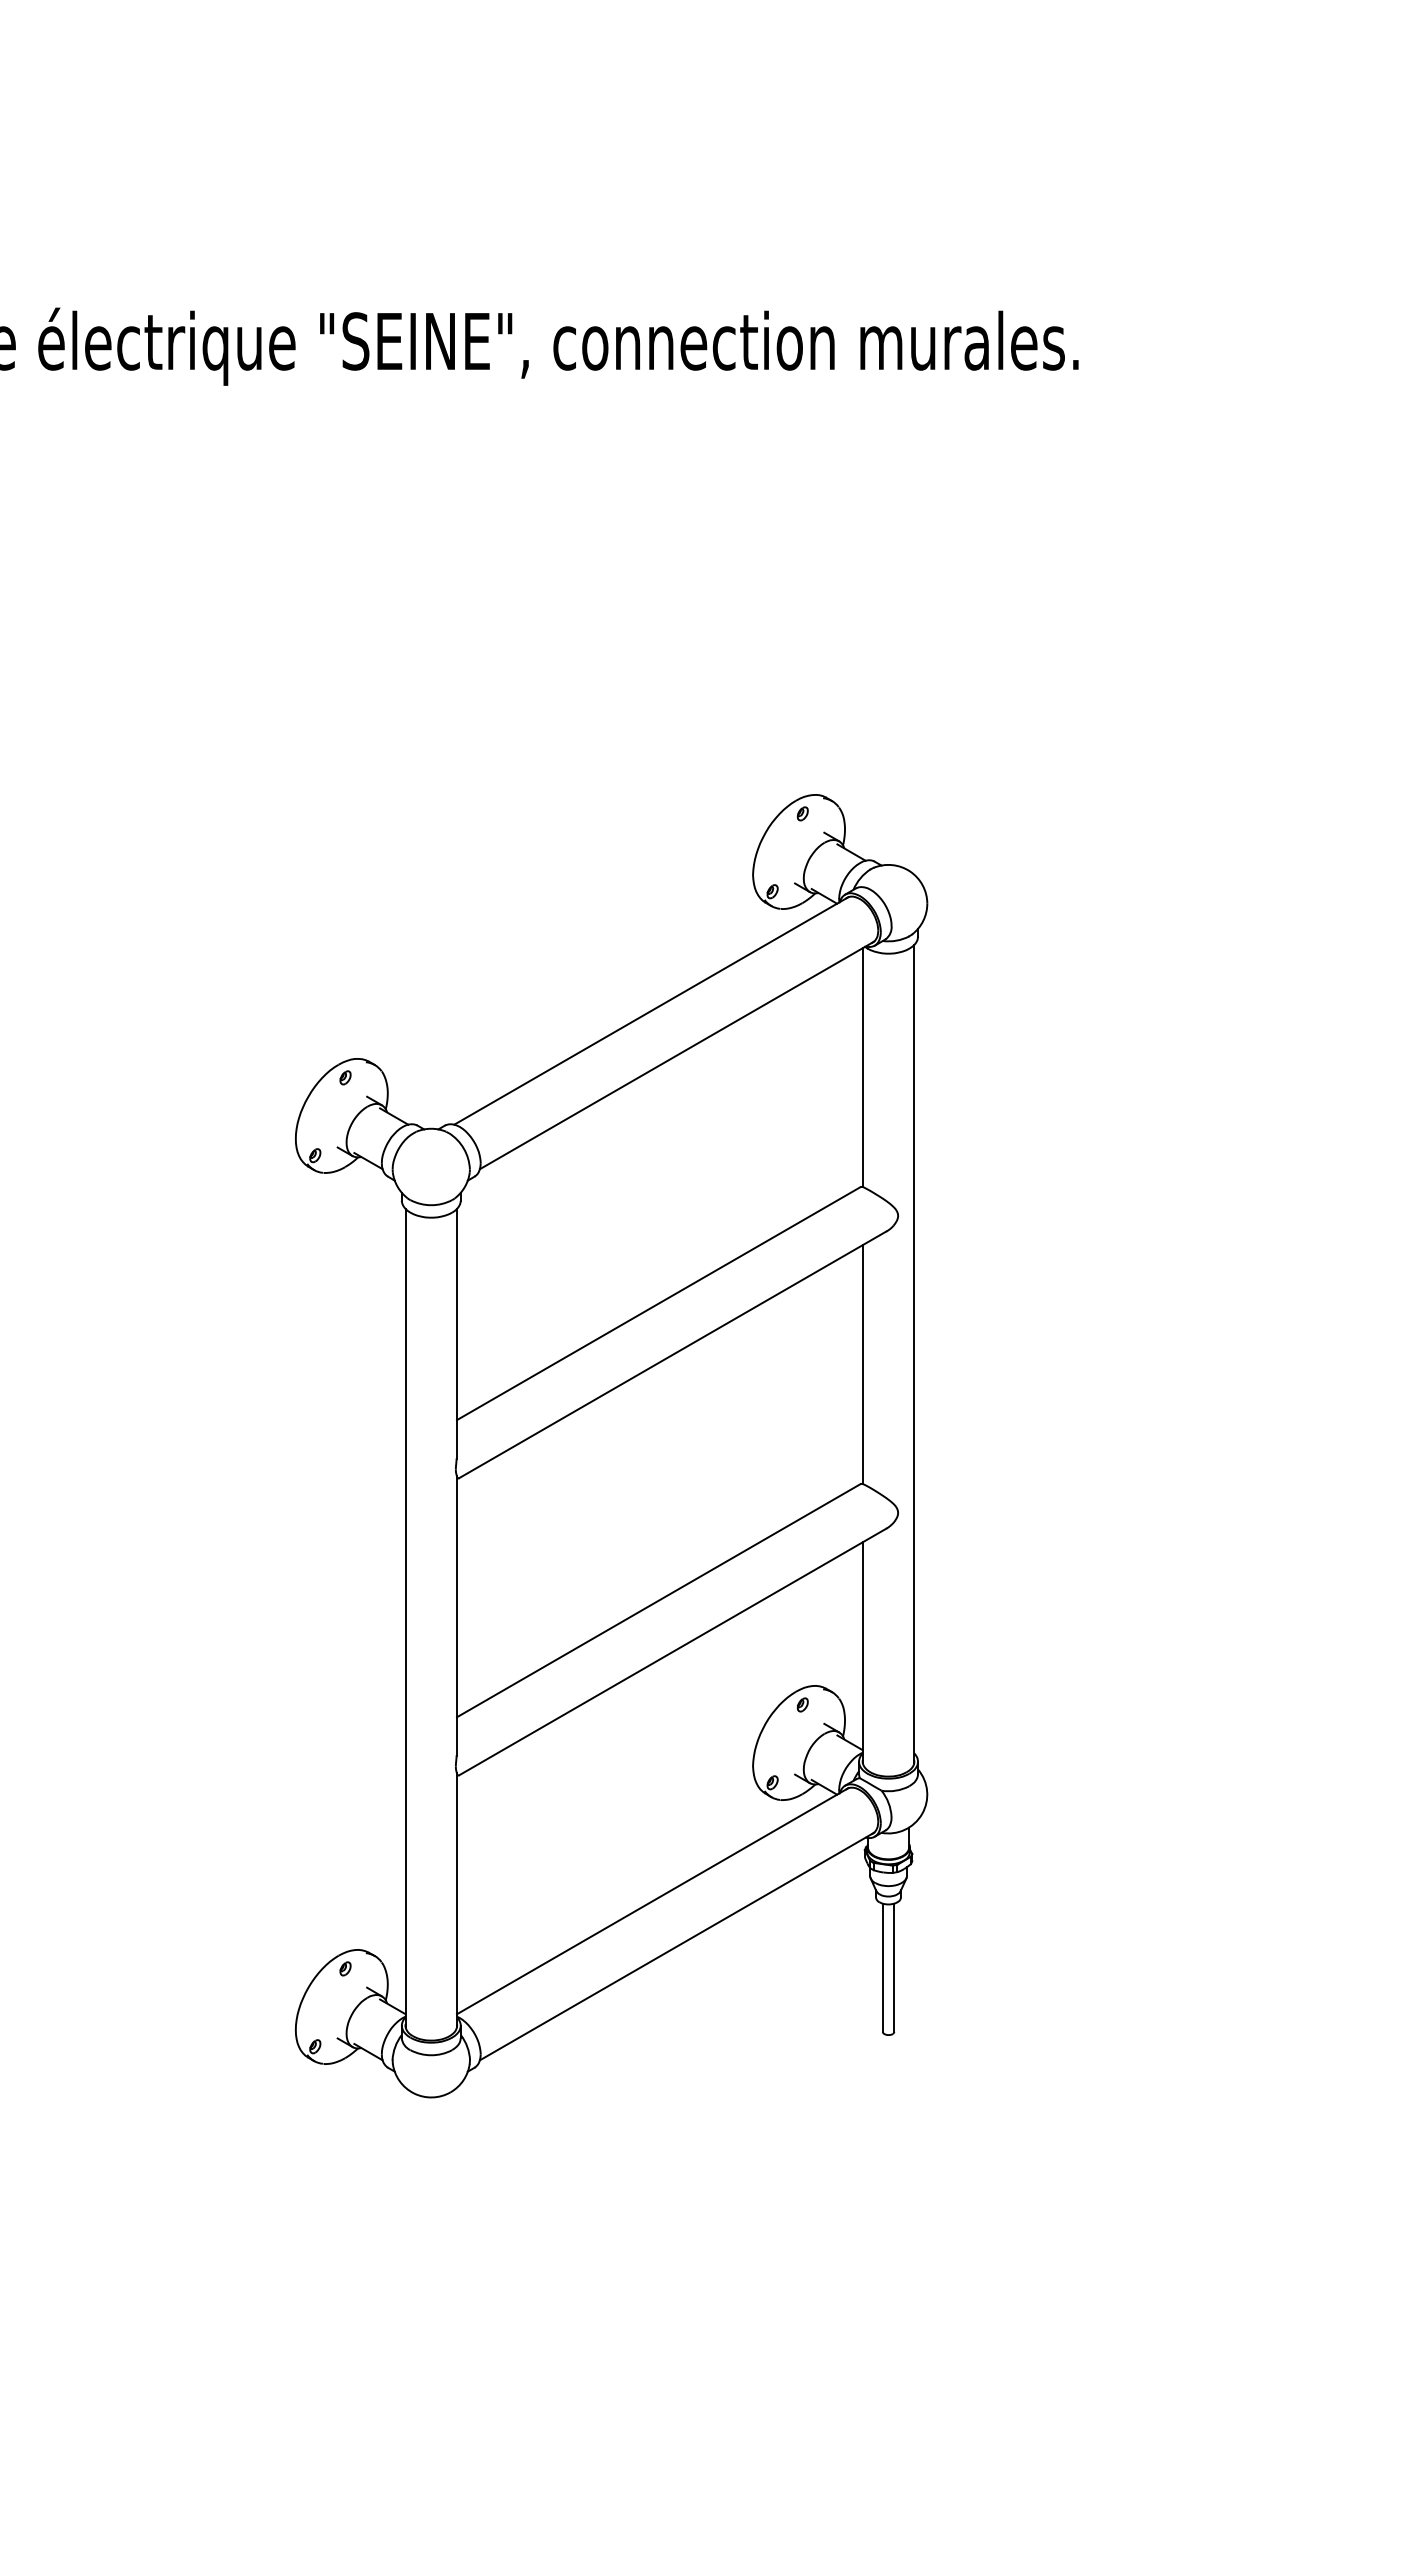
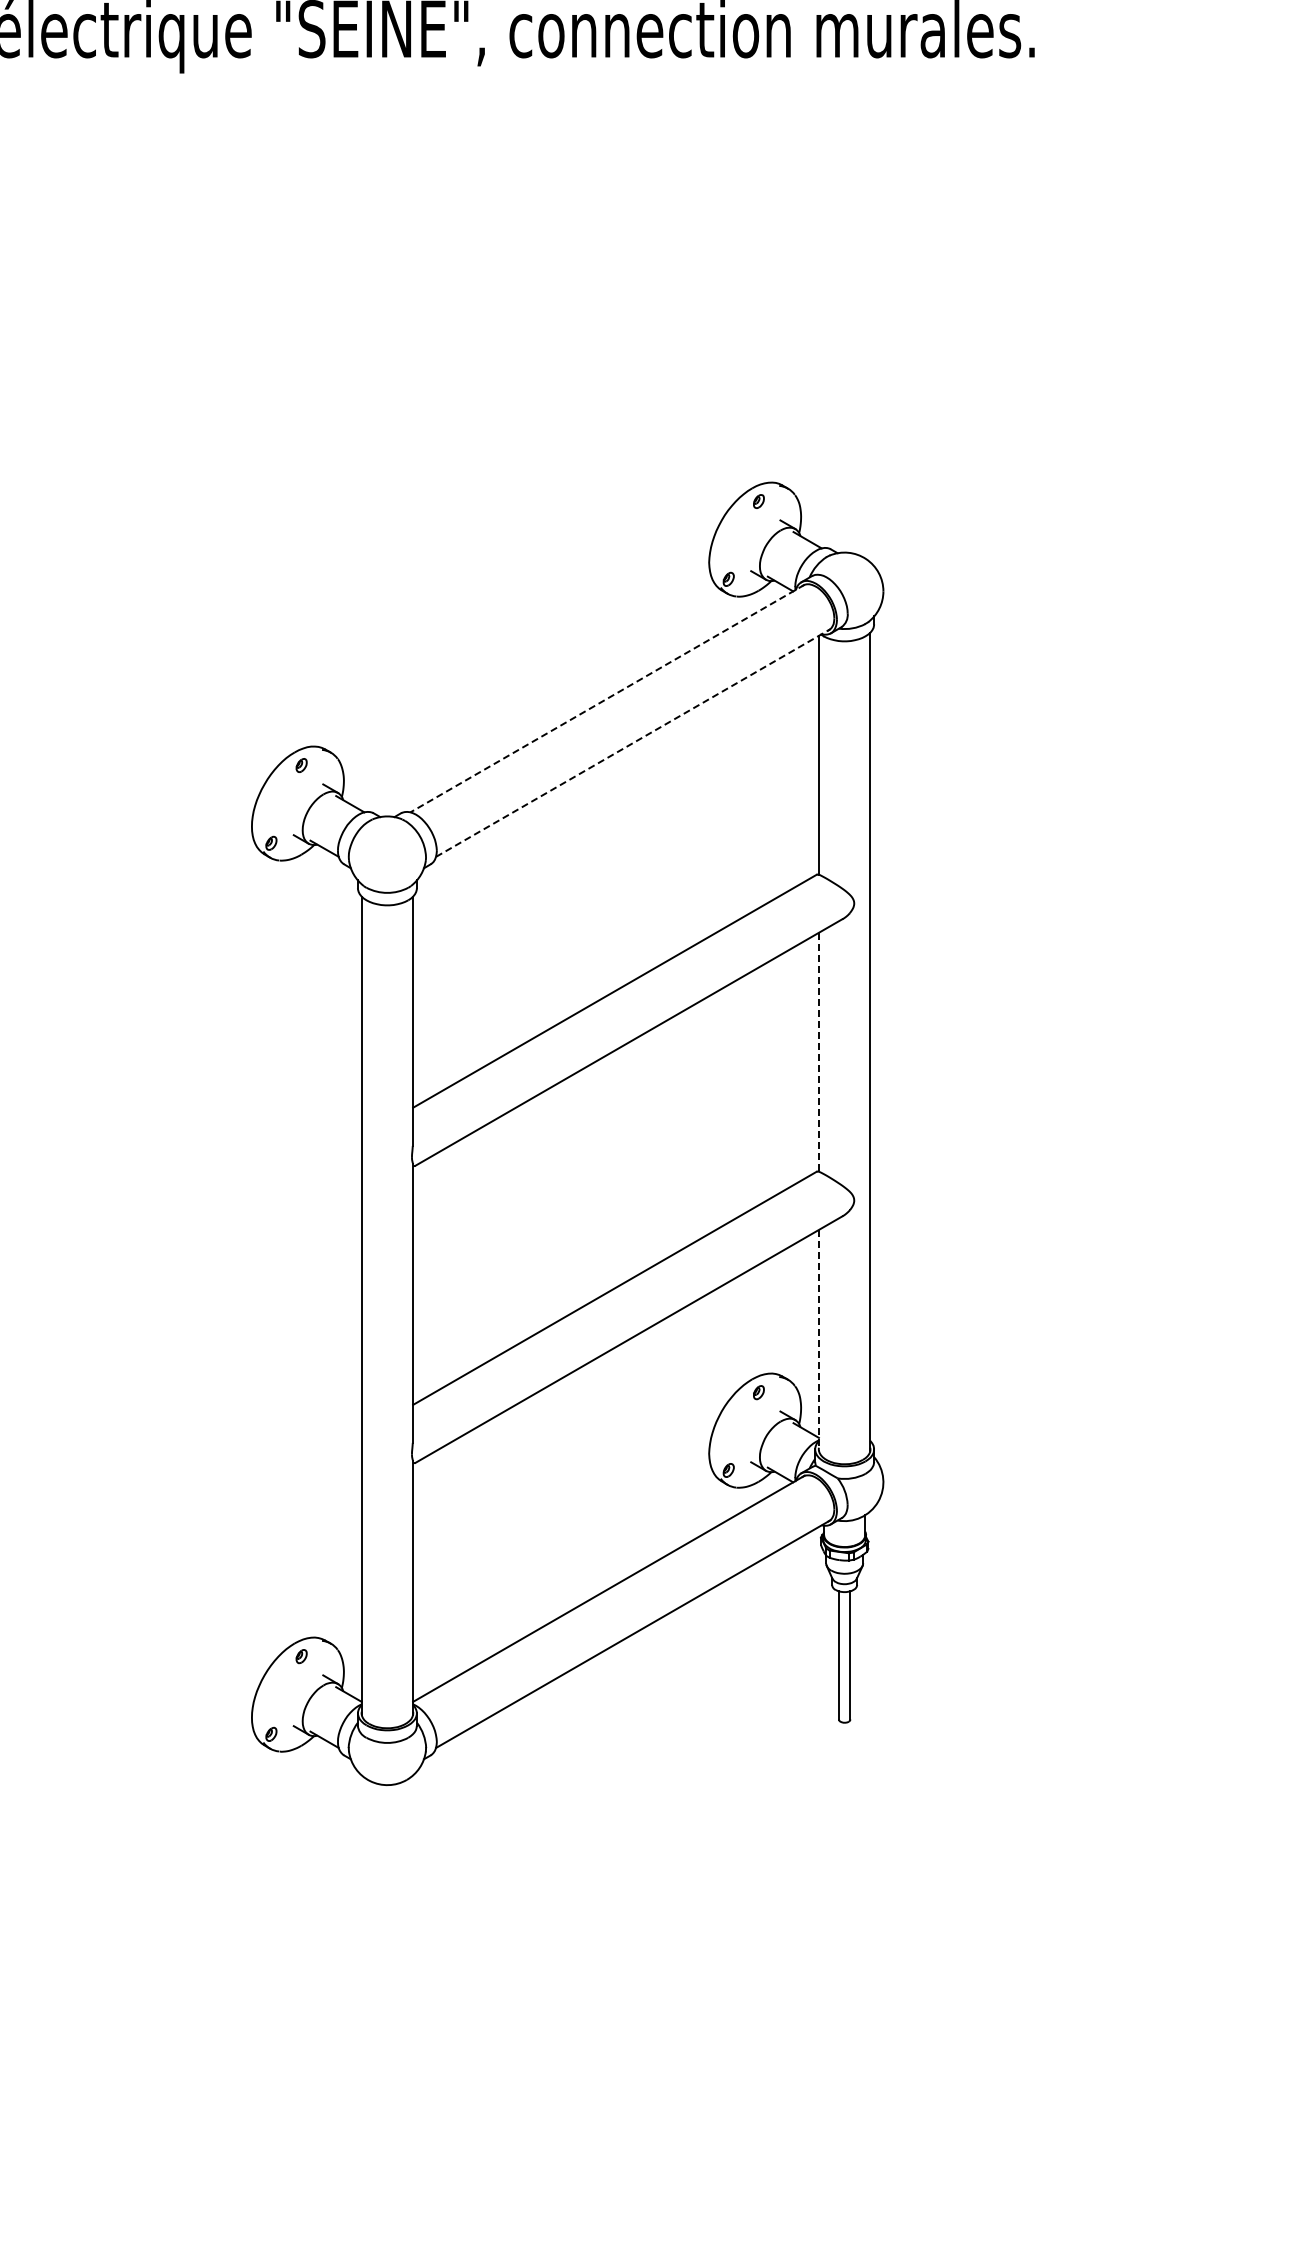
line: (651, 1010) -> (607, 698), solid -> dashed
line: (677, 1055) -> (633, 743), solid -> dashed
line: (862, 1365) -> (818, 1053), solid -> dashed
line: (862, 1652) -> (818, 1340), solid -> dashed

